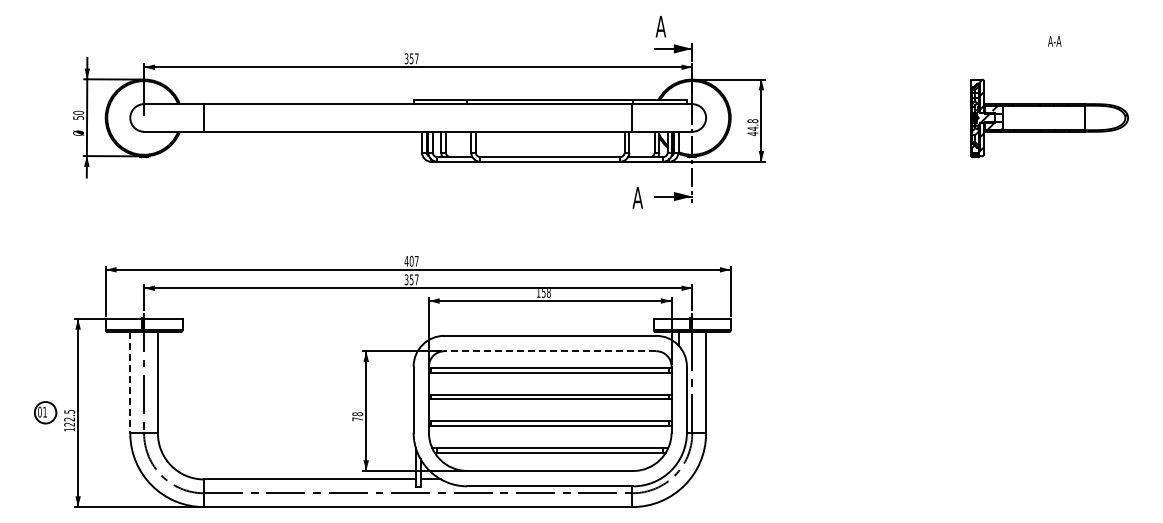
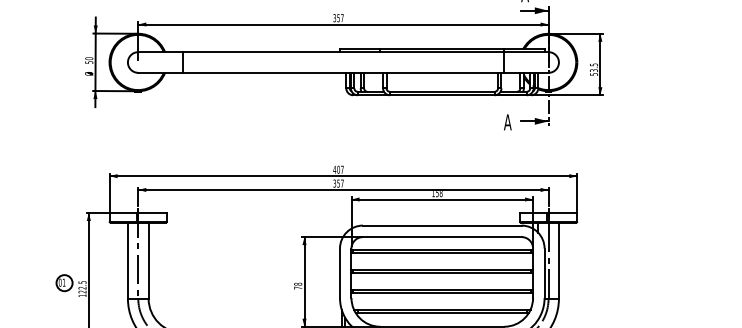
text: (752, 127) -> (593, 69), 44.8 -> 53.5
line: (550, 351) -> (442, 237), dashed -> solid
line: (130, 382) -> (128, 260), dashed -> solid

